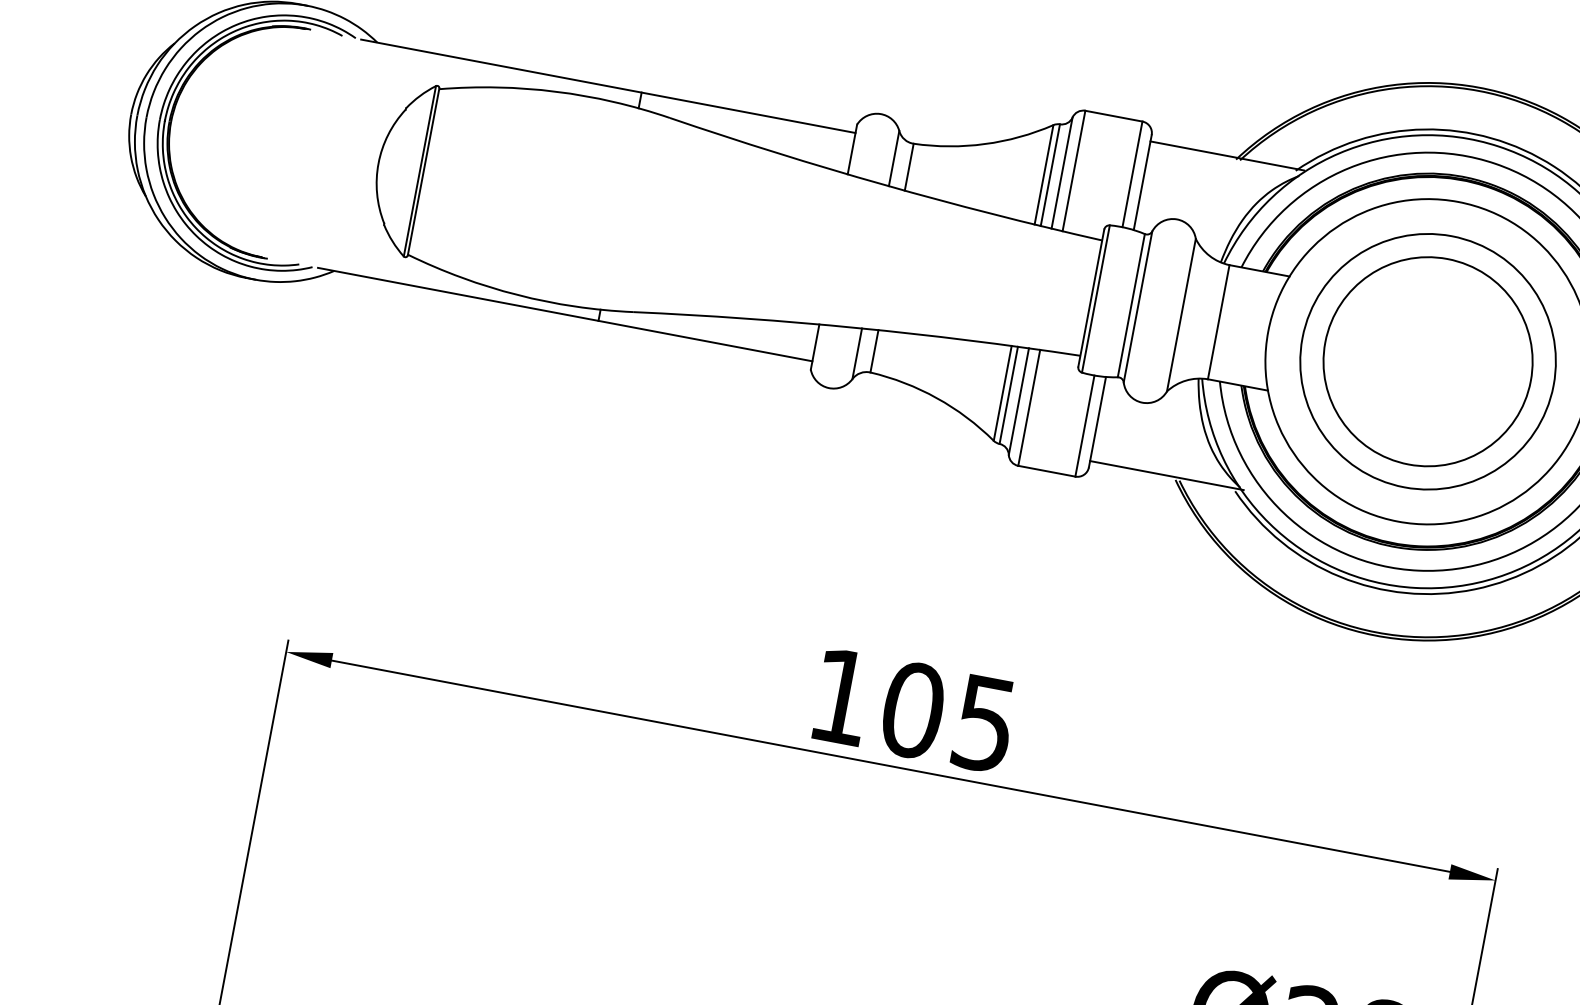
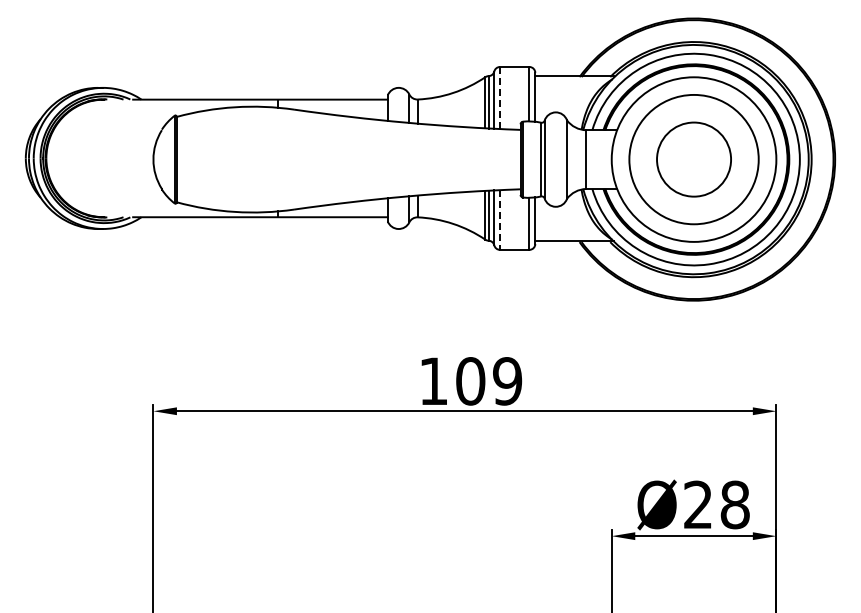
line: (1074, 172) -> (500, 98), solid -> dashed
circle: (1427, 361) -> (693, 159), size x0.7
line: (1029, 408) -> (500, 220), solid -> dashed
text: (984, 724) -> (507, 381), 105 -> 109

